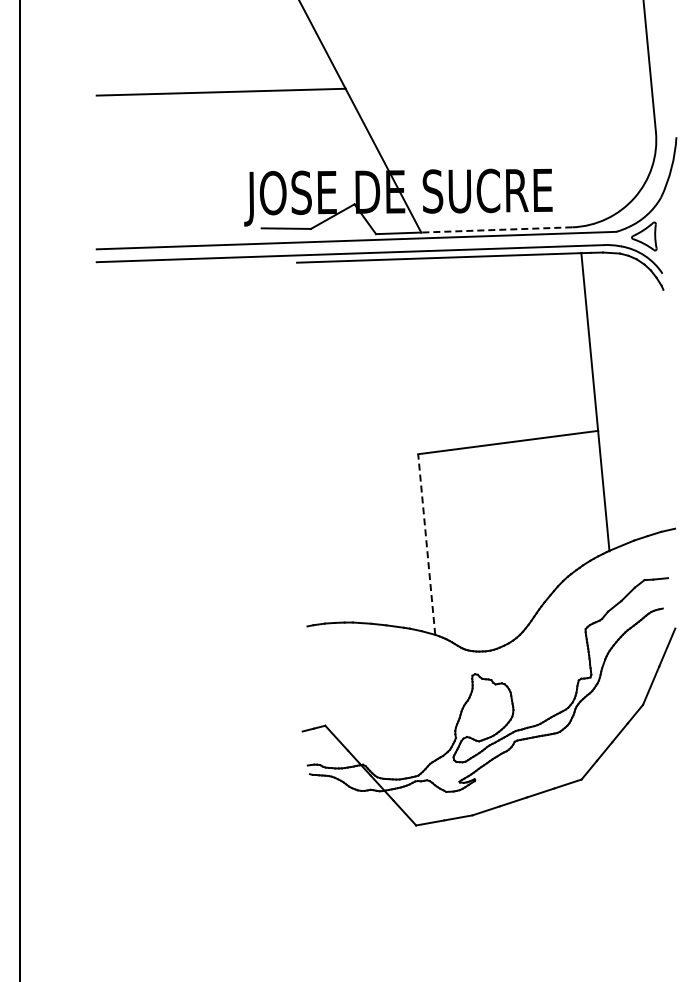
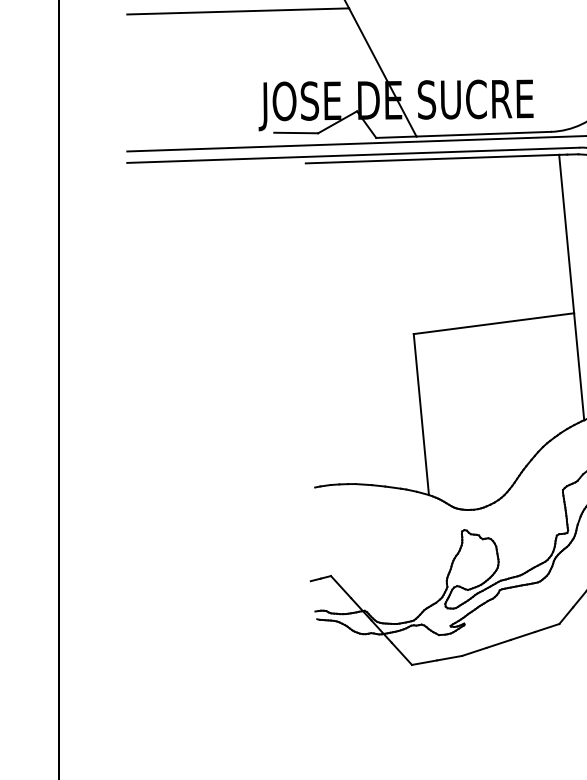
line: (496, 229) -> (483, 133), dashed -> solid
line: (426, 544) -> (421, 414), dashed -> solid

